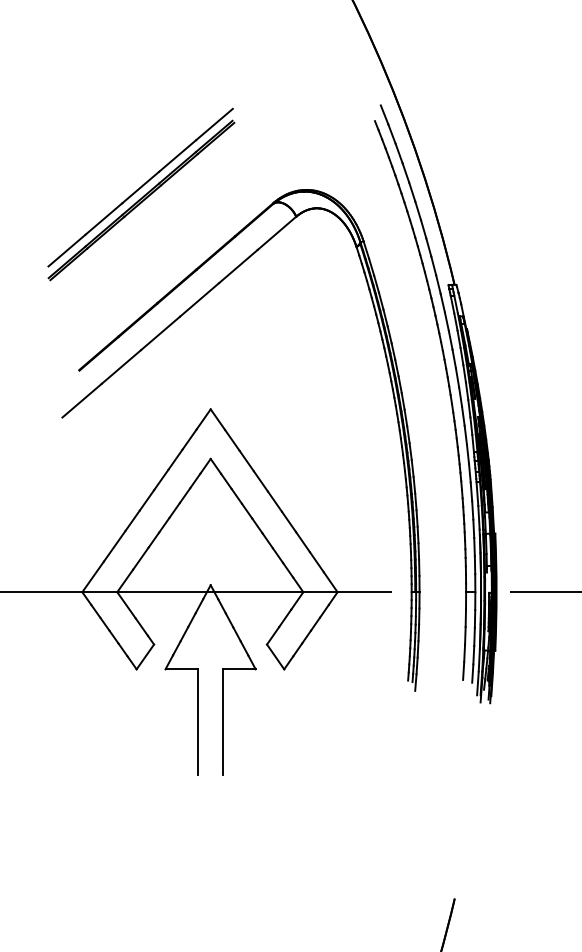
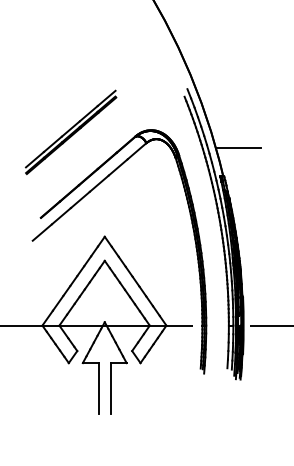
line: (485, 227) -> (238, 148), added

